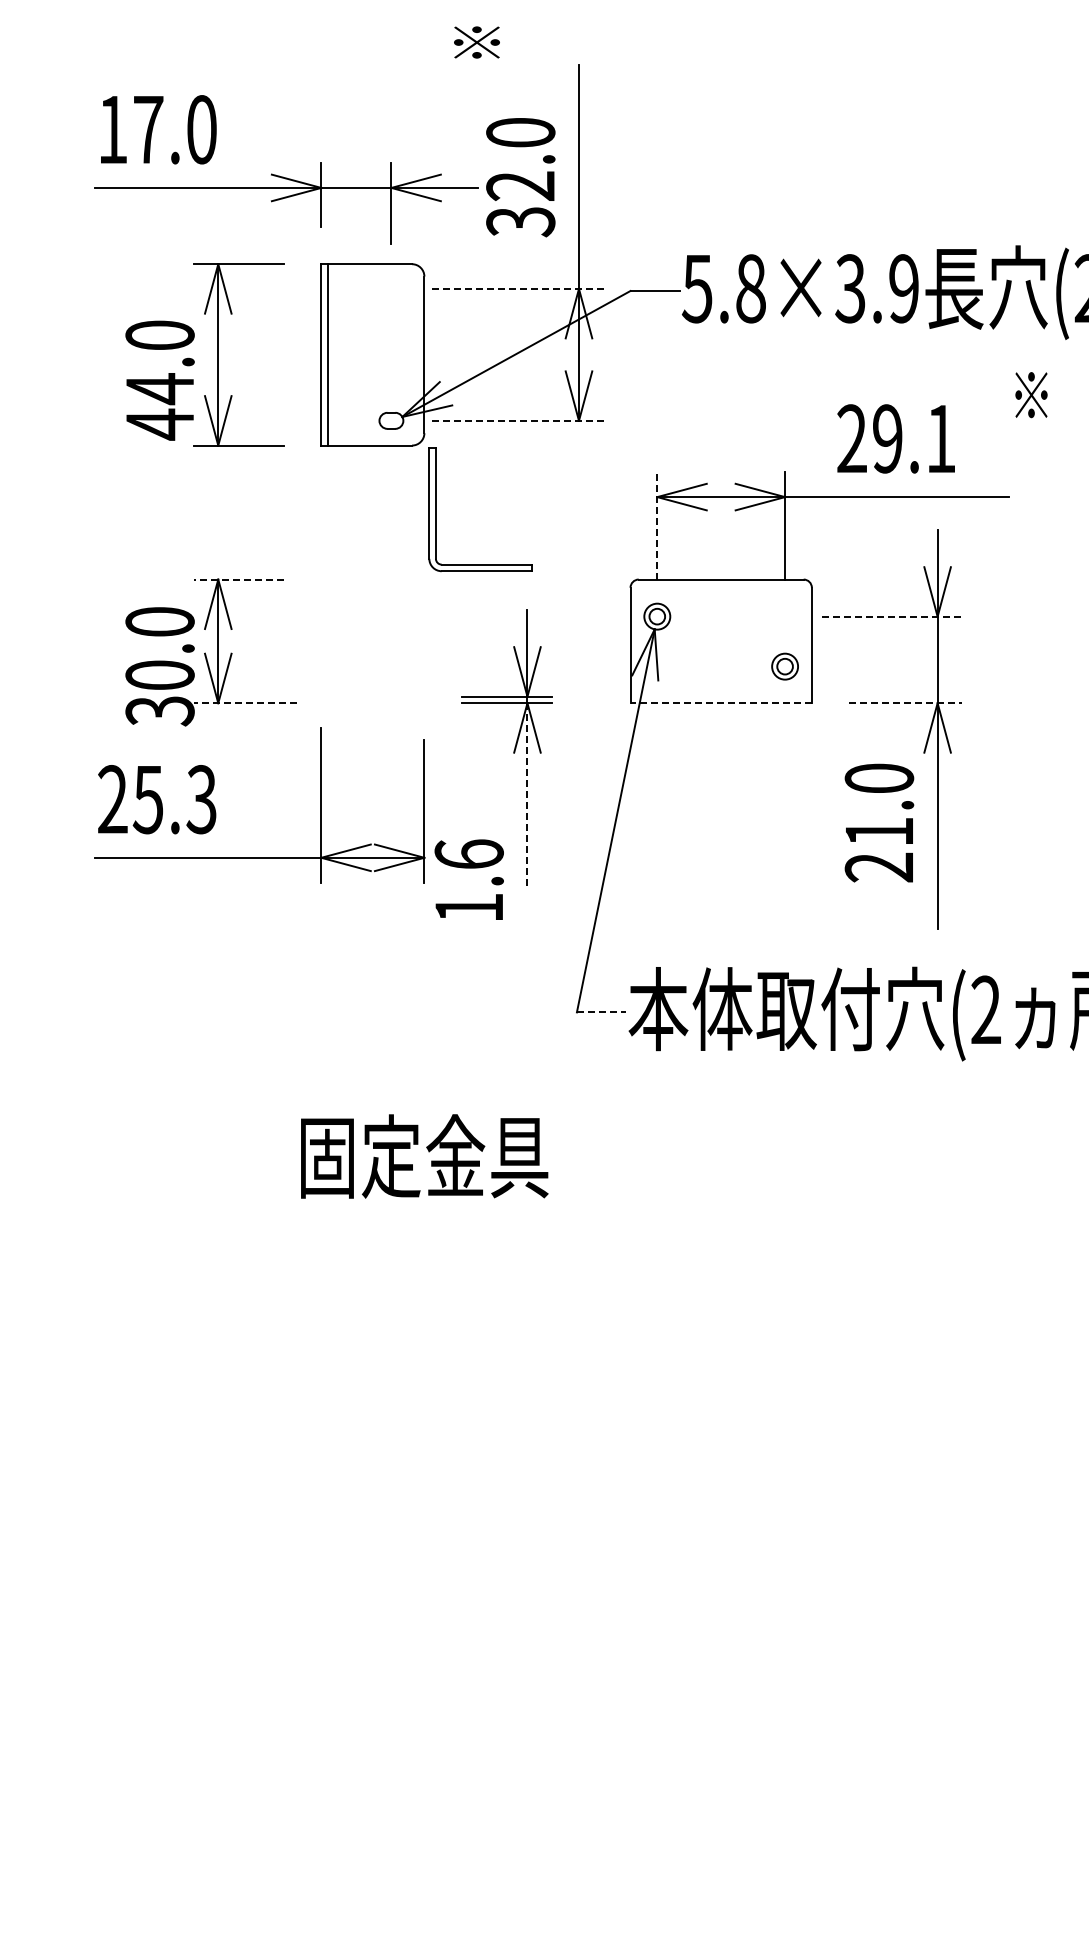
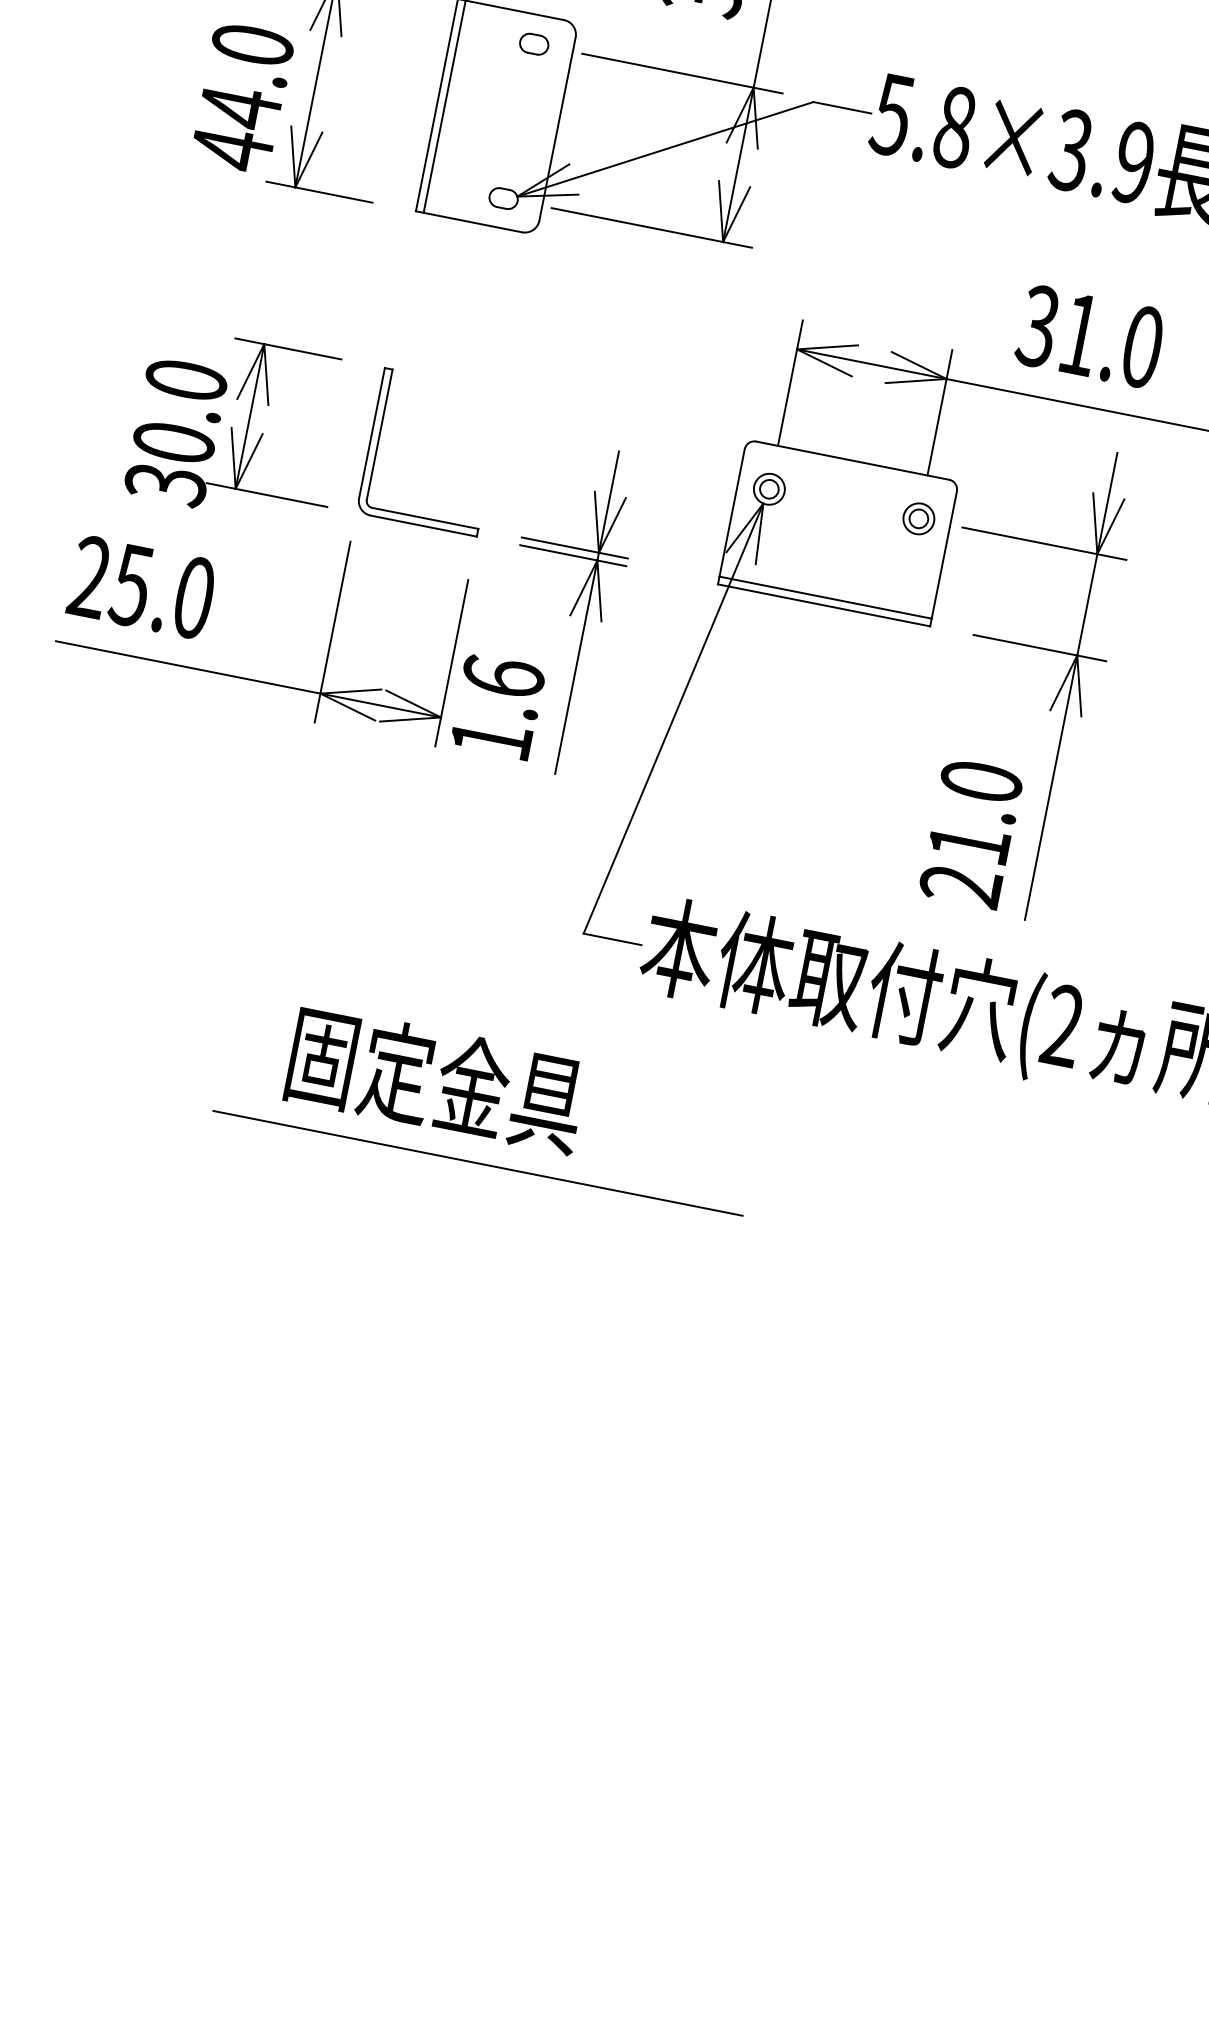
part: (391, 288) -> (534, 43), added
line: (518, 288) -> (682, 73), dashed -> solid
line: (518, 420) -> (652, 227), dashed -> solid
text: (895, 438) -> (1089, 336), 29.1 -> 31.0
part: (436, 509) -> (378, 442), moved
line: (657, 525) -> (790, 382), dashed -> solid
line: (238, 579) -> (287, 348), dashed -> solid
line: (892, 616) -> (1044, 543), dashed -> solid
part: (784, 666) -> (918, 518), moved
line: (720, 696) -> (824, 597), added
line: (245, 703) -> (267, 495), dashed -> solid
line: (721, 703) -> (824, 605), dashed -> solid
line: (905, 703) -> (1039, 648), dashed -> solid
line: (527, 794) -> (576, 667), dashed -> solid
text: (201, 799) -> (193, 597), 25.3 -> 25.0
text: (879, 822) -> (971, 833), moved
text: (468, 879) -> (496, 706), moved
line: (601, 1012) -> (612, 939), dashed -> solid
text: (424, 1156) -> (436, 1079), moved
line: (527, 1218) -> (478, 1163), added

